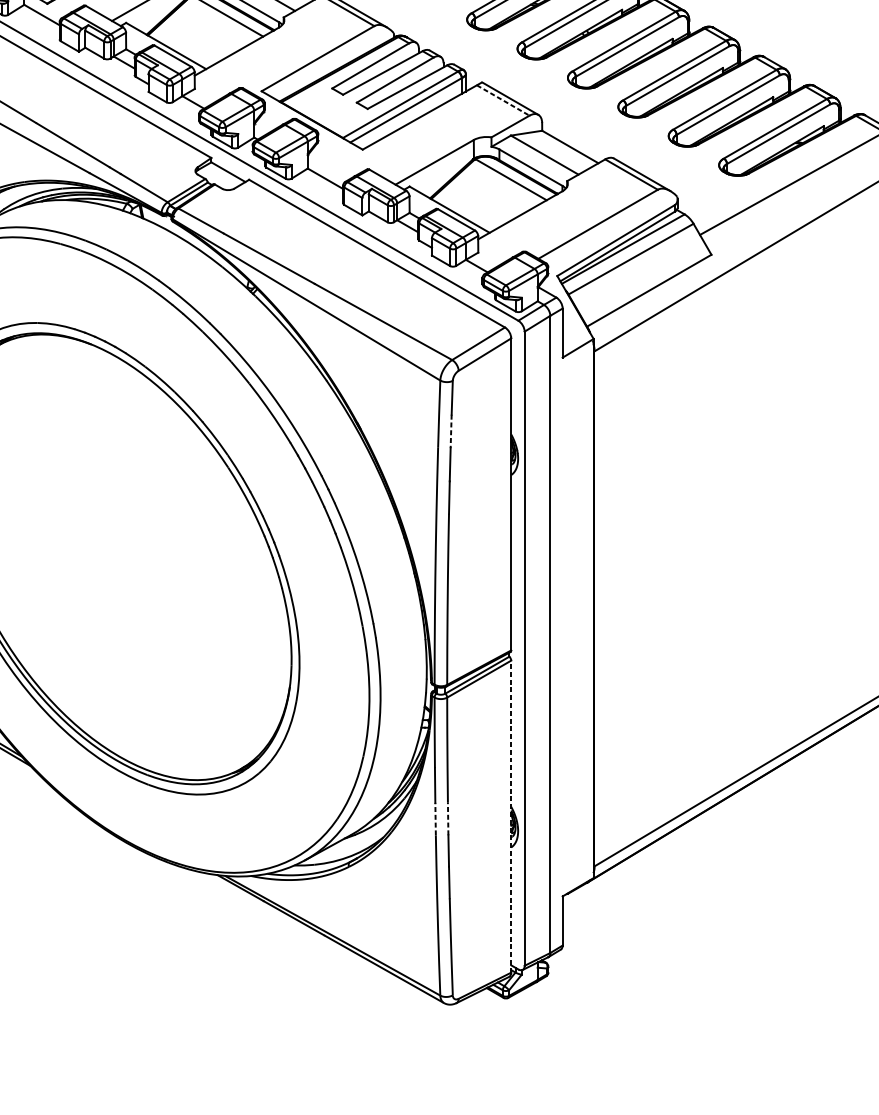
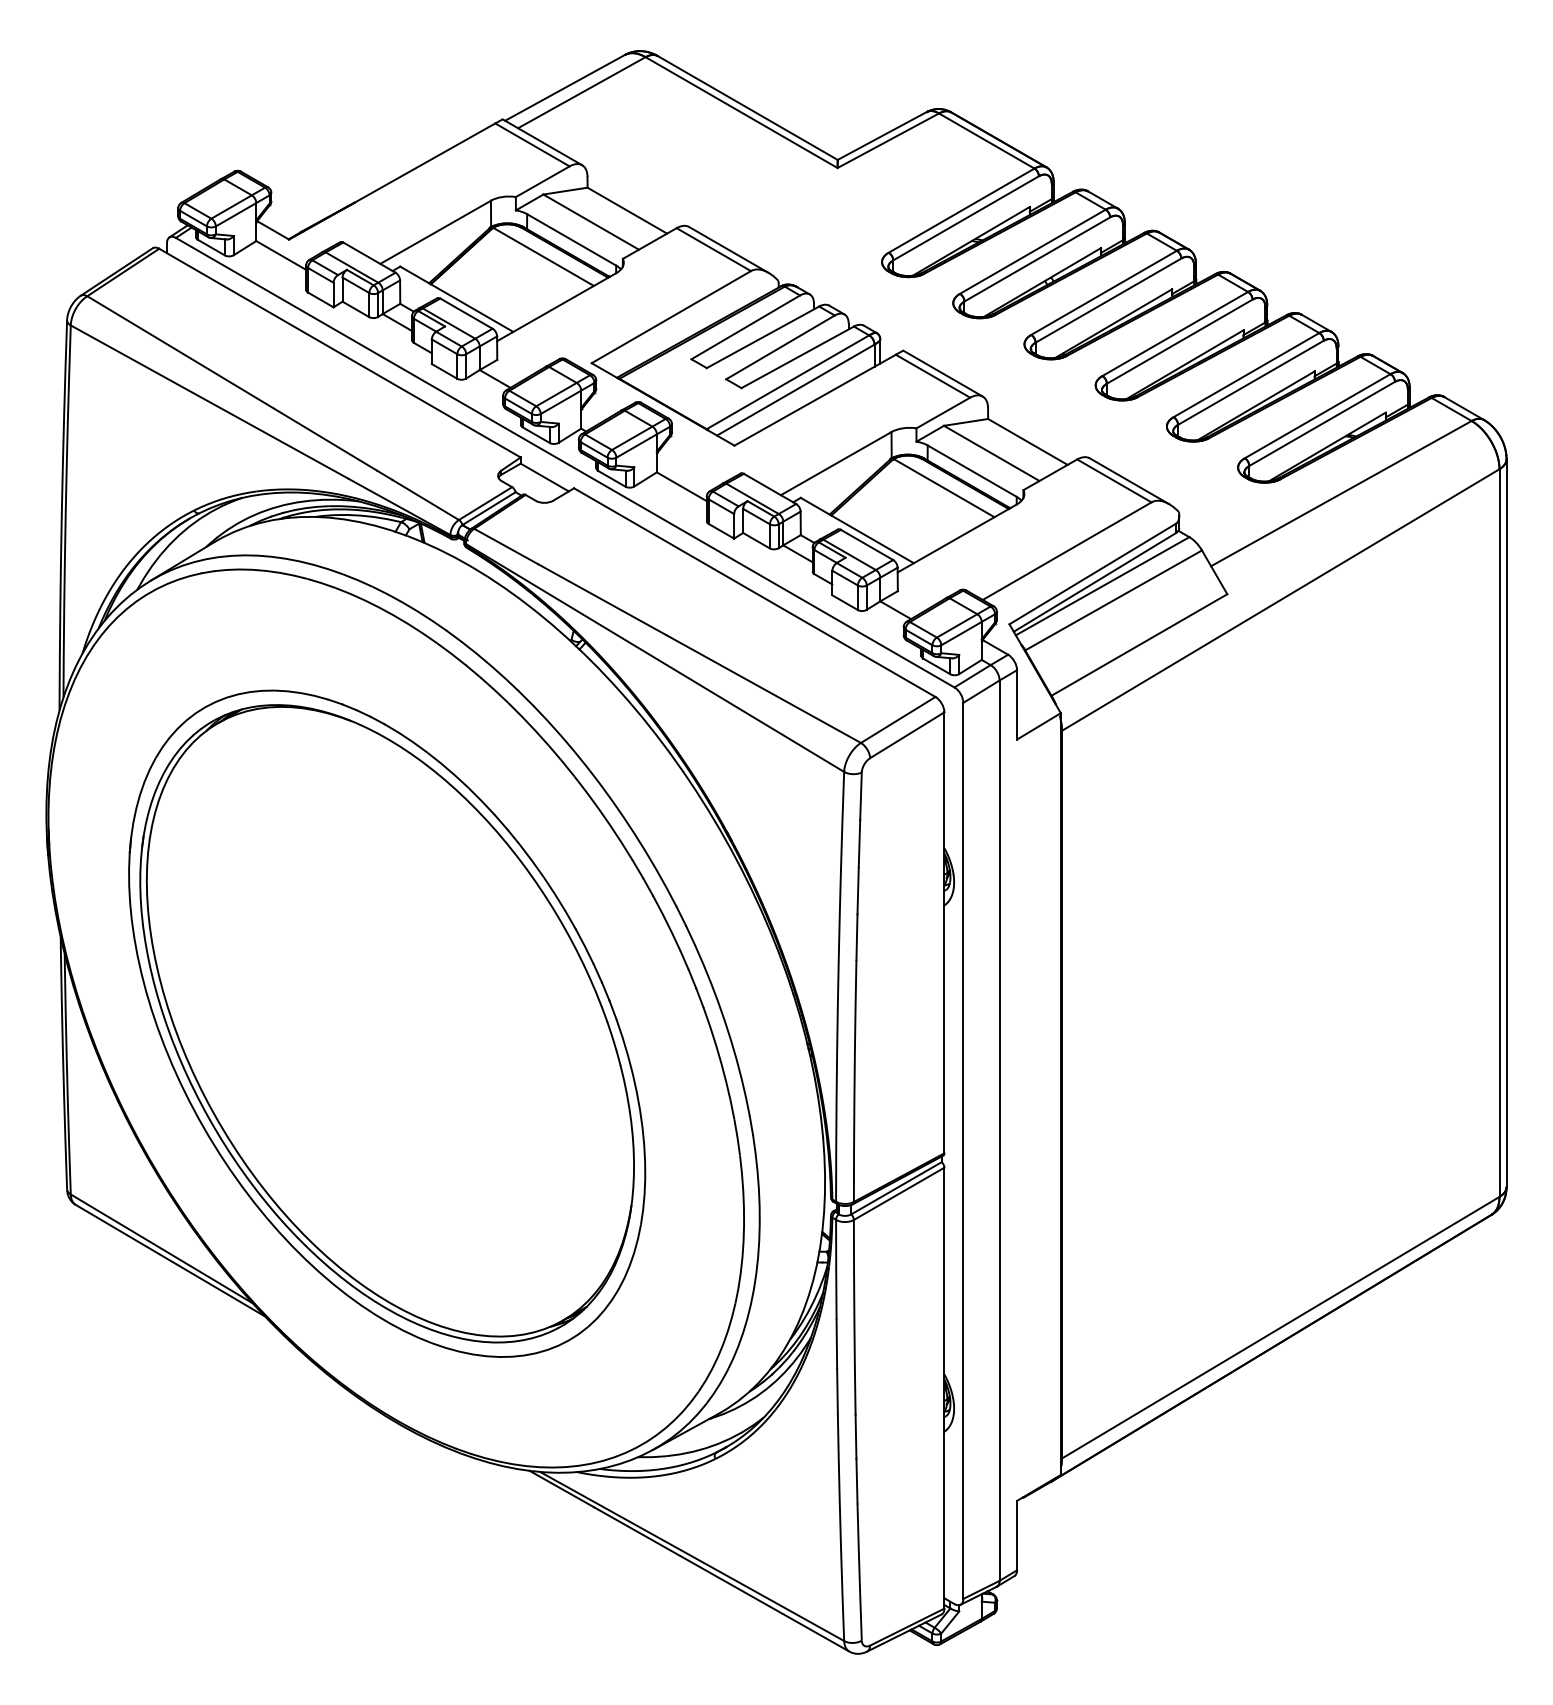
line: (503, 100) -> (933, 376), dashed -> solid
line: (451, 431) -> (859, 843), dashed -> solid
line: (511, 816) -> (944, 1387), dashed -> solid
line: (435, 819) -> (837, 1391), dashed -> solid
line: (448, 819) -> (855, 1391), dashed -> solid

